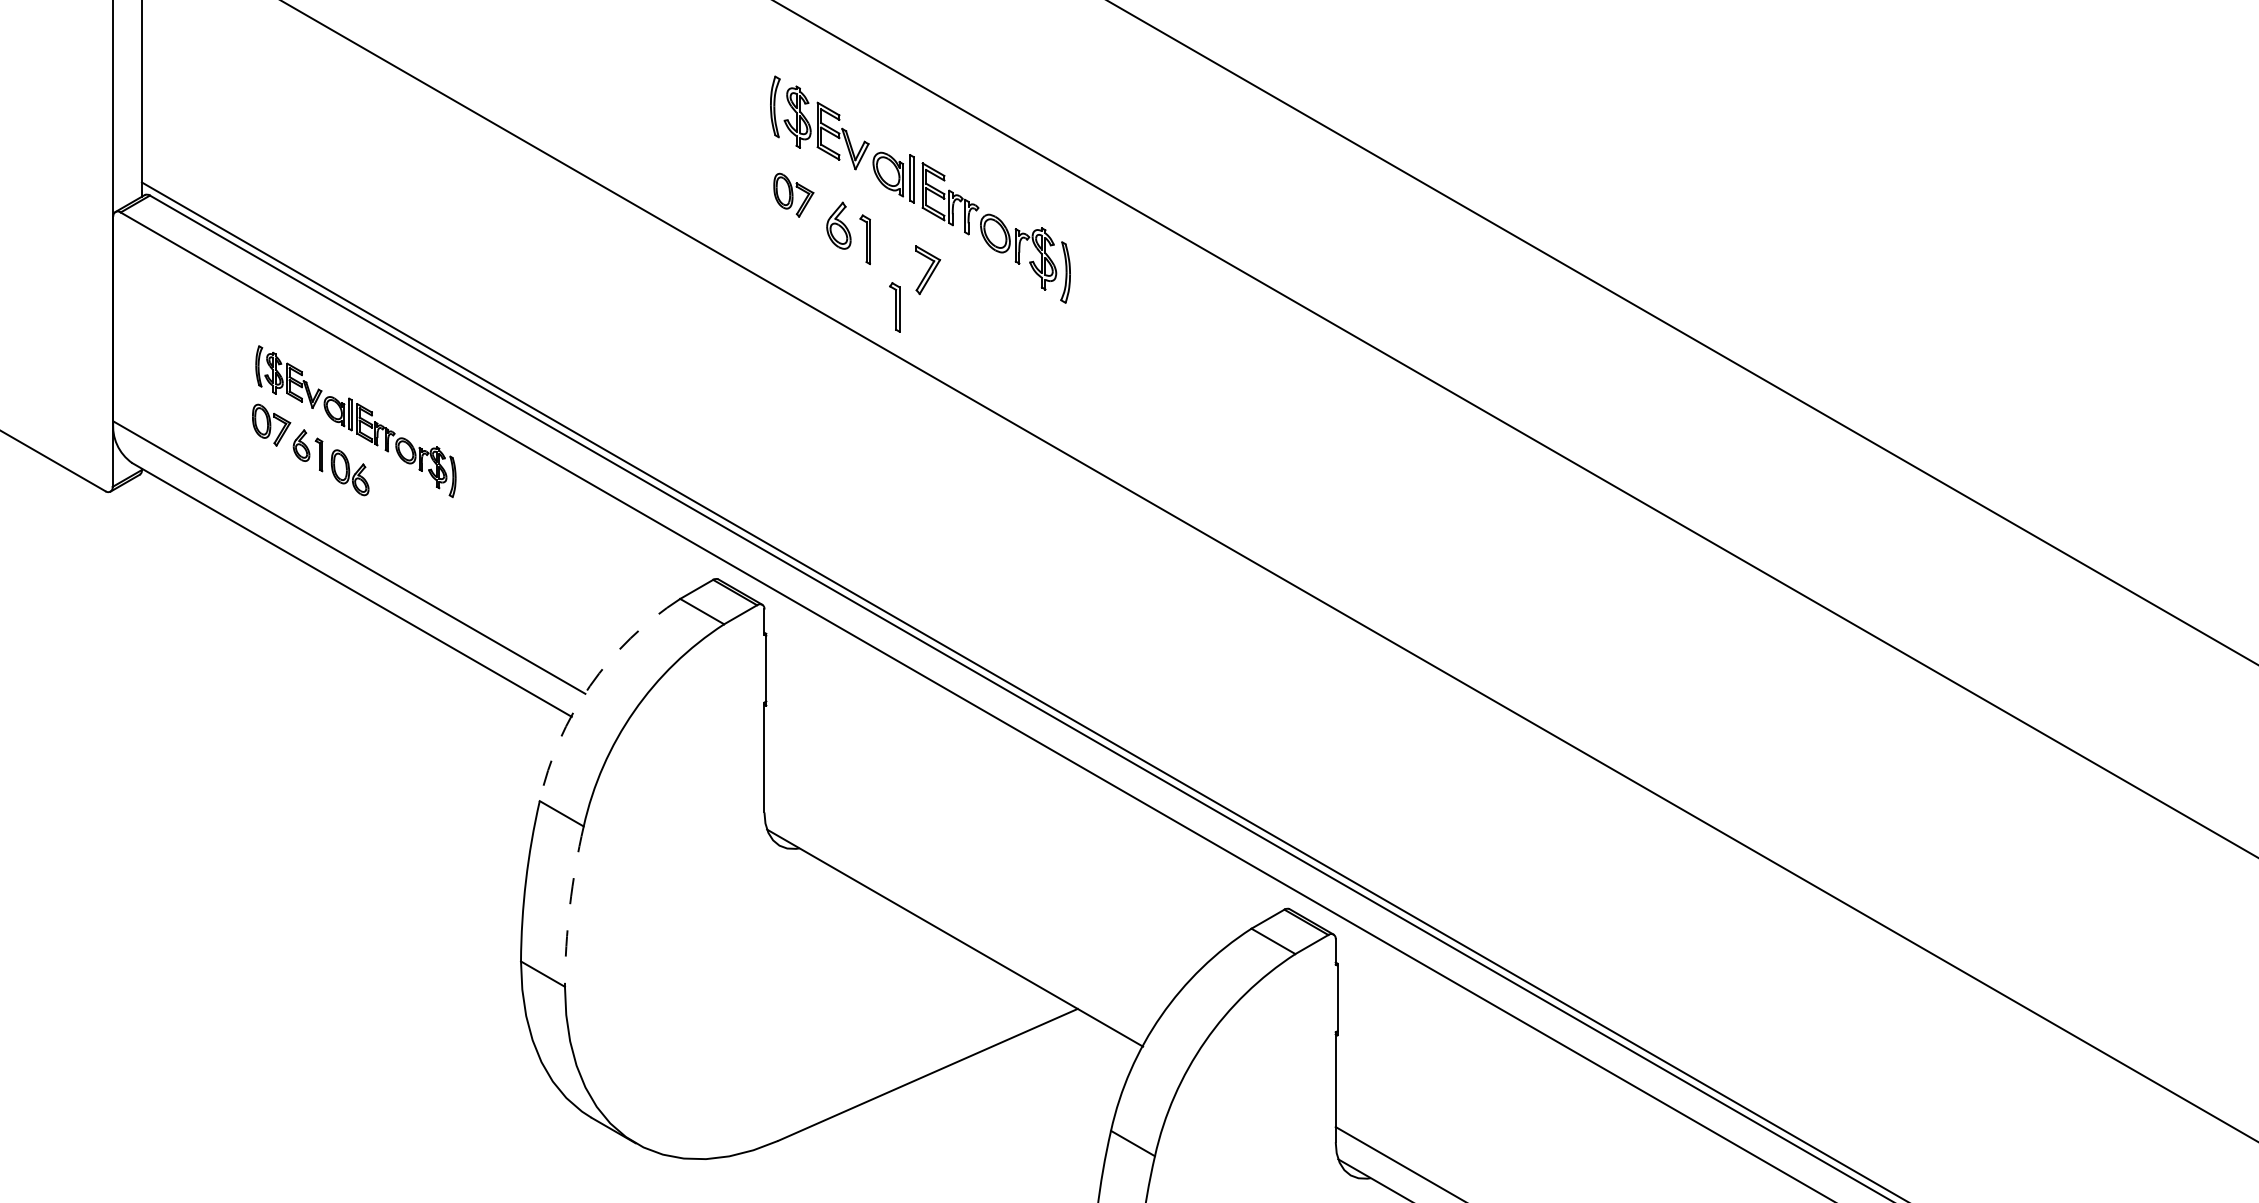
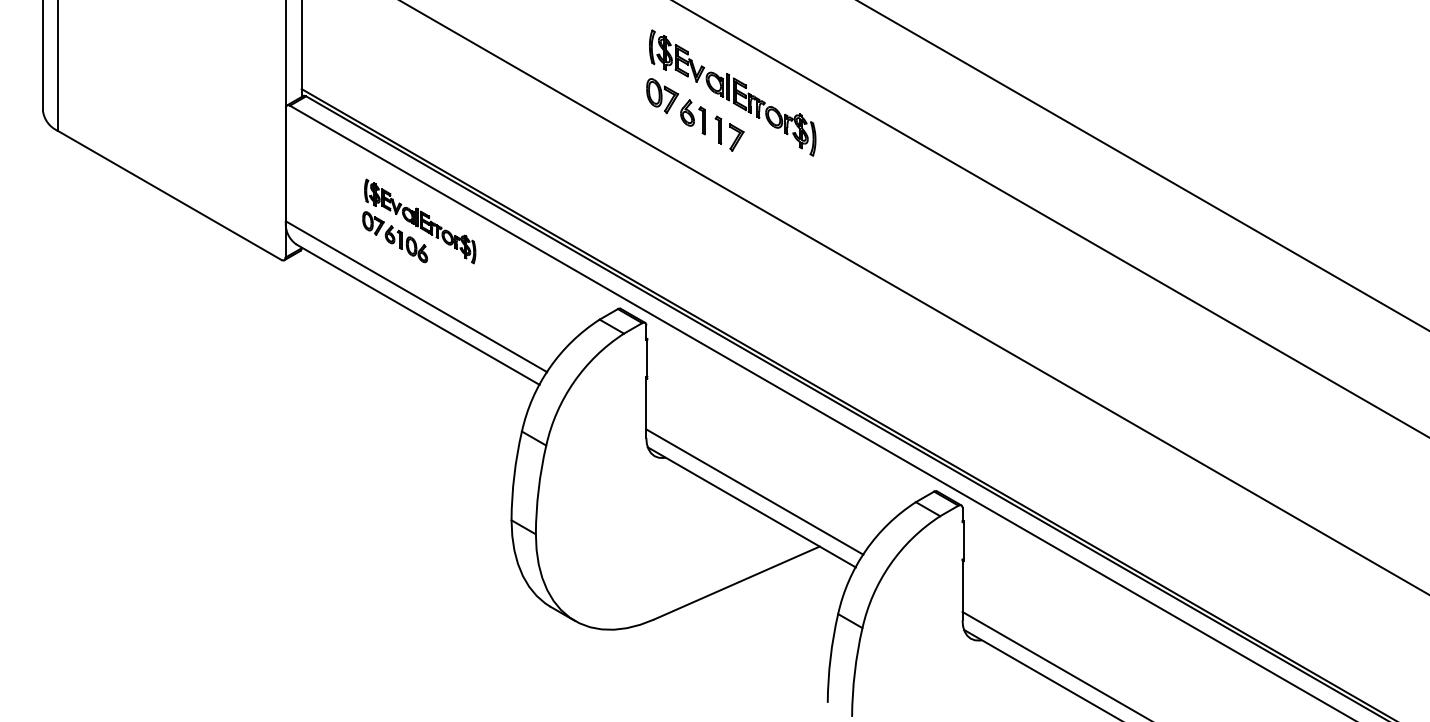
part: (793, 195) -> (662, 96), size x1.43
part: (894, 306) -> (718, 129), moved
arc: (589, 685) -> (549, 367), dashed -> solid
arc: (569, 905) -> (538, 489), dashed -> solid
line: (959, 909) -> (754, 491), added

